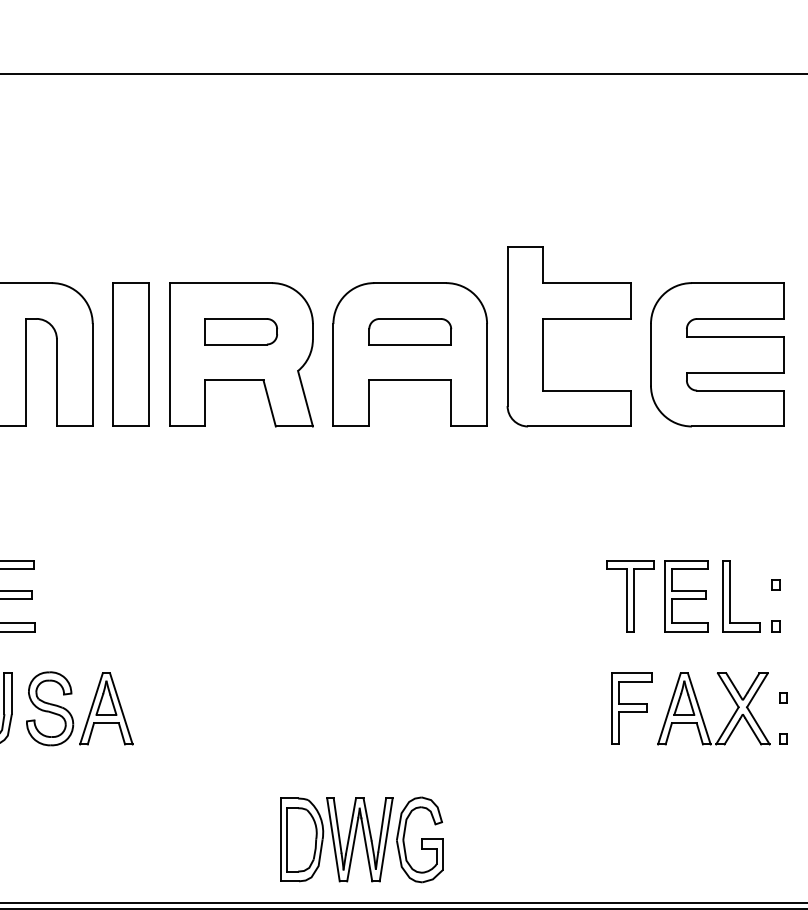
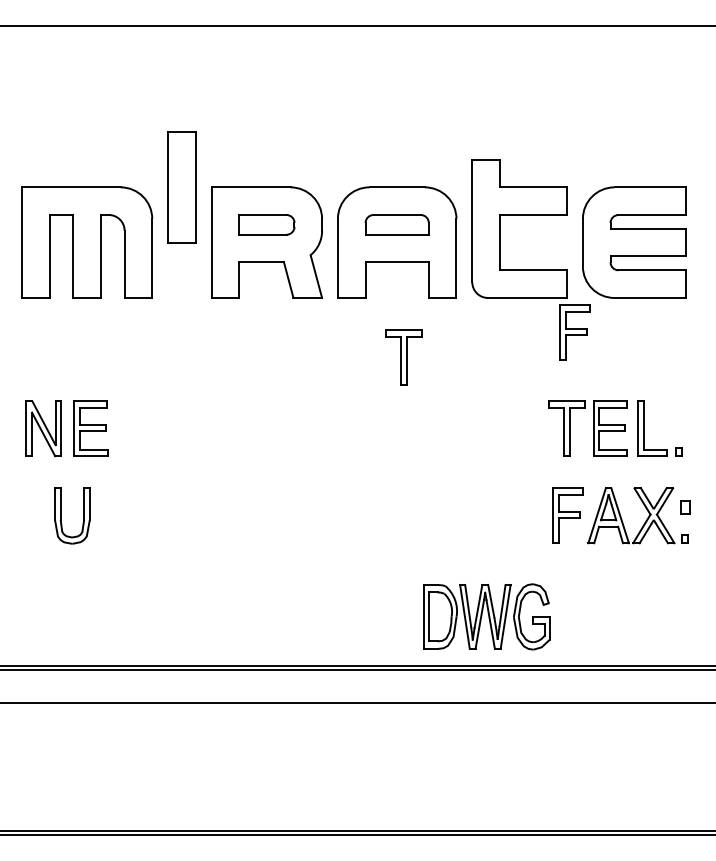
part: (130, 354) -> (181, 187), moved
part: (640, 471) -> (574, 332), added
part: (418, 503) -> (403, 357), added
part: (774, 584) -> (678, 419), removed
part: (782, 696) -> (684, 506), size x1.6
part: (89, 711) -> (149, 517), removed
part: (361, 839) -> (486, 616), moved

